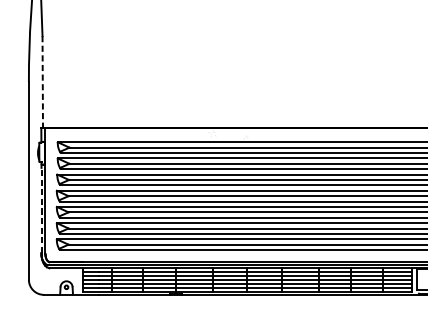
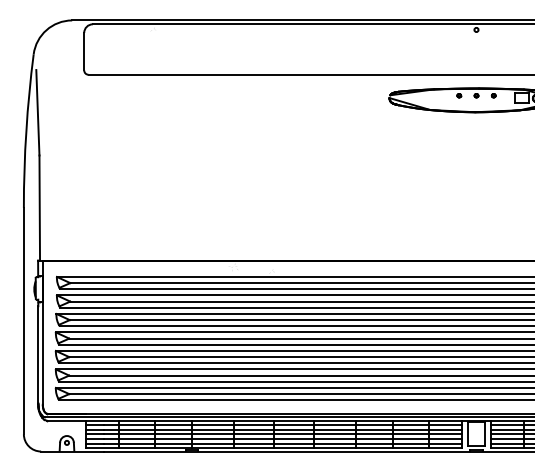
line: (42, 82) -> (39, 208), dashed -> solid
line: (41, 210) -> (38, 354), dashed -> solid

